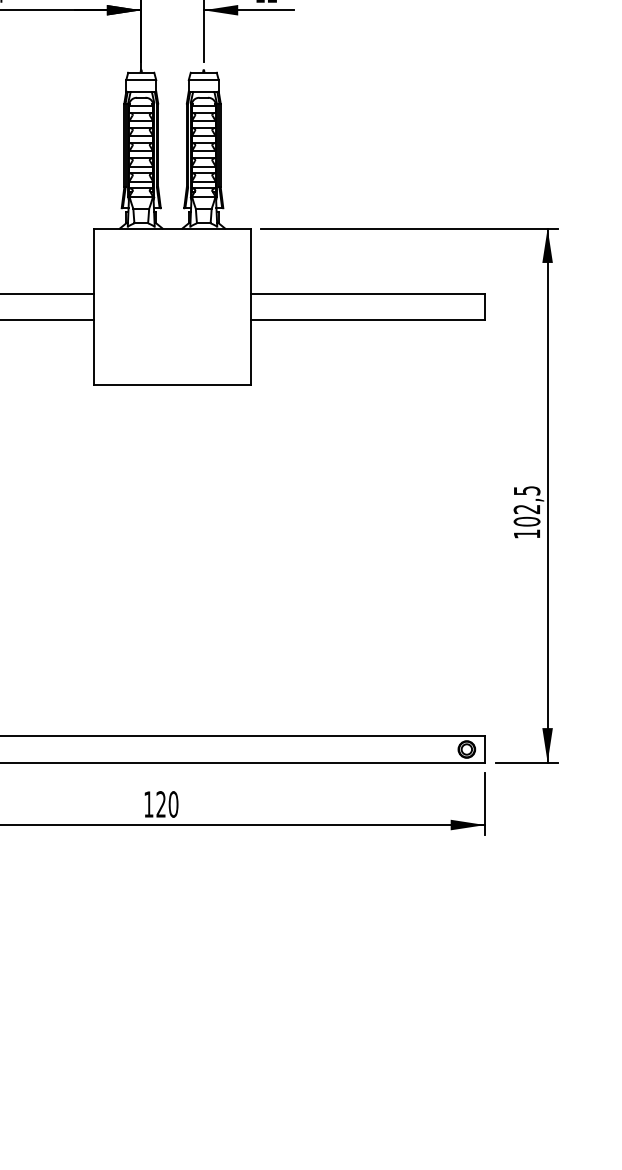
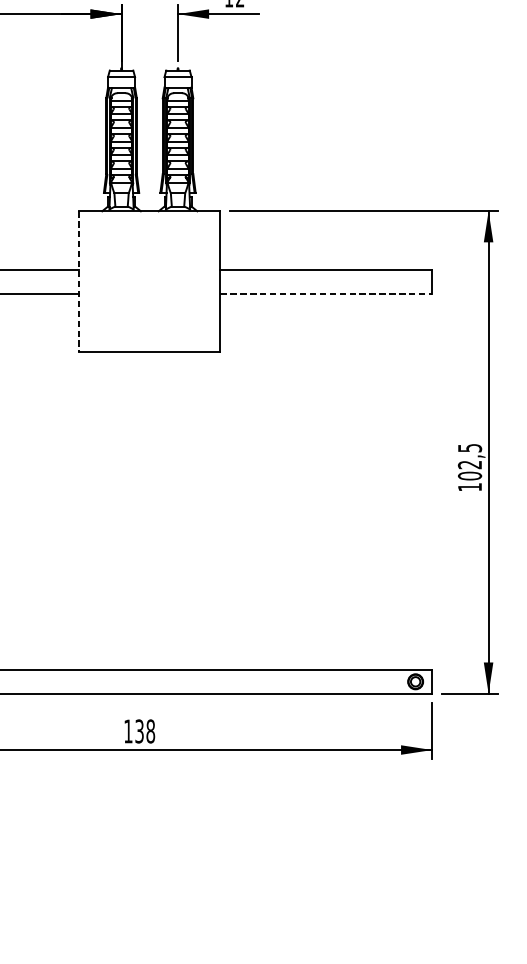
line: (94, 307) -> (79, 282), solid -> dashed
line: (368, 319) -> (326, 293), solid -> dashed
text: (167, 804) -> (145, 731), 120 -> 138

